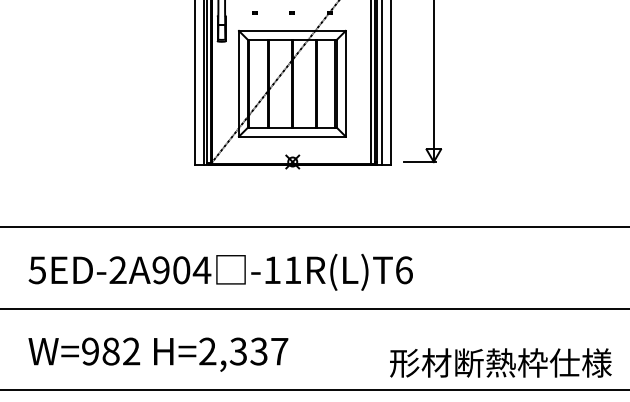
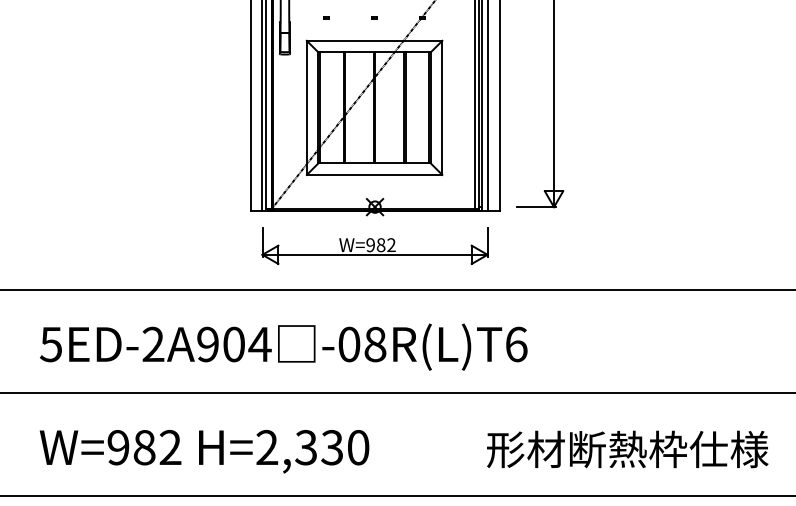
part: (292, 192) -> (374, 245), added
text: (282, 270) -> (362, 344), -11R(L)T6 -> -08R(L)T6
text: (279, 351) -> (358, 447), H=2,337 -> H=2,330
text: (500, 362) -> (627, 448), moved

